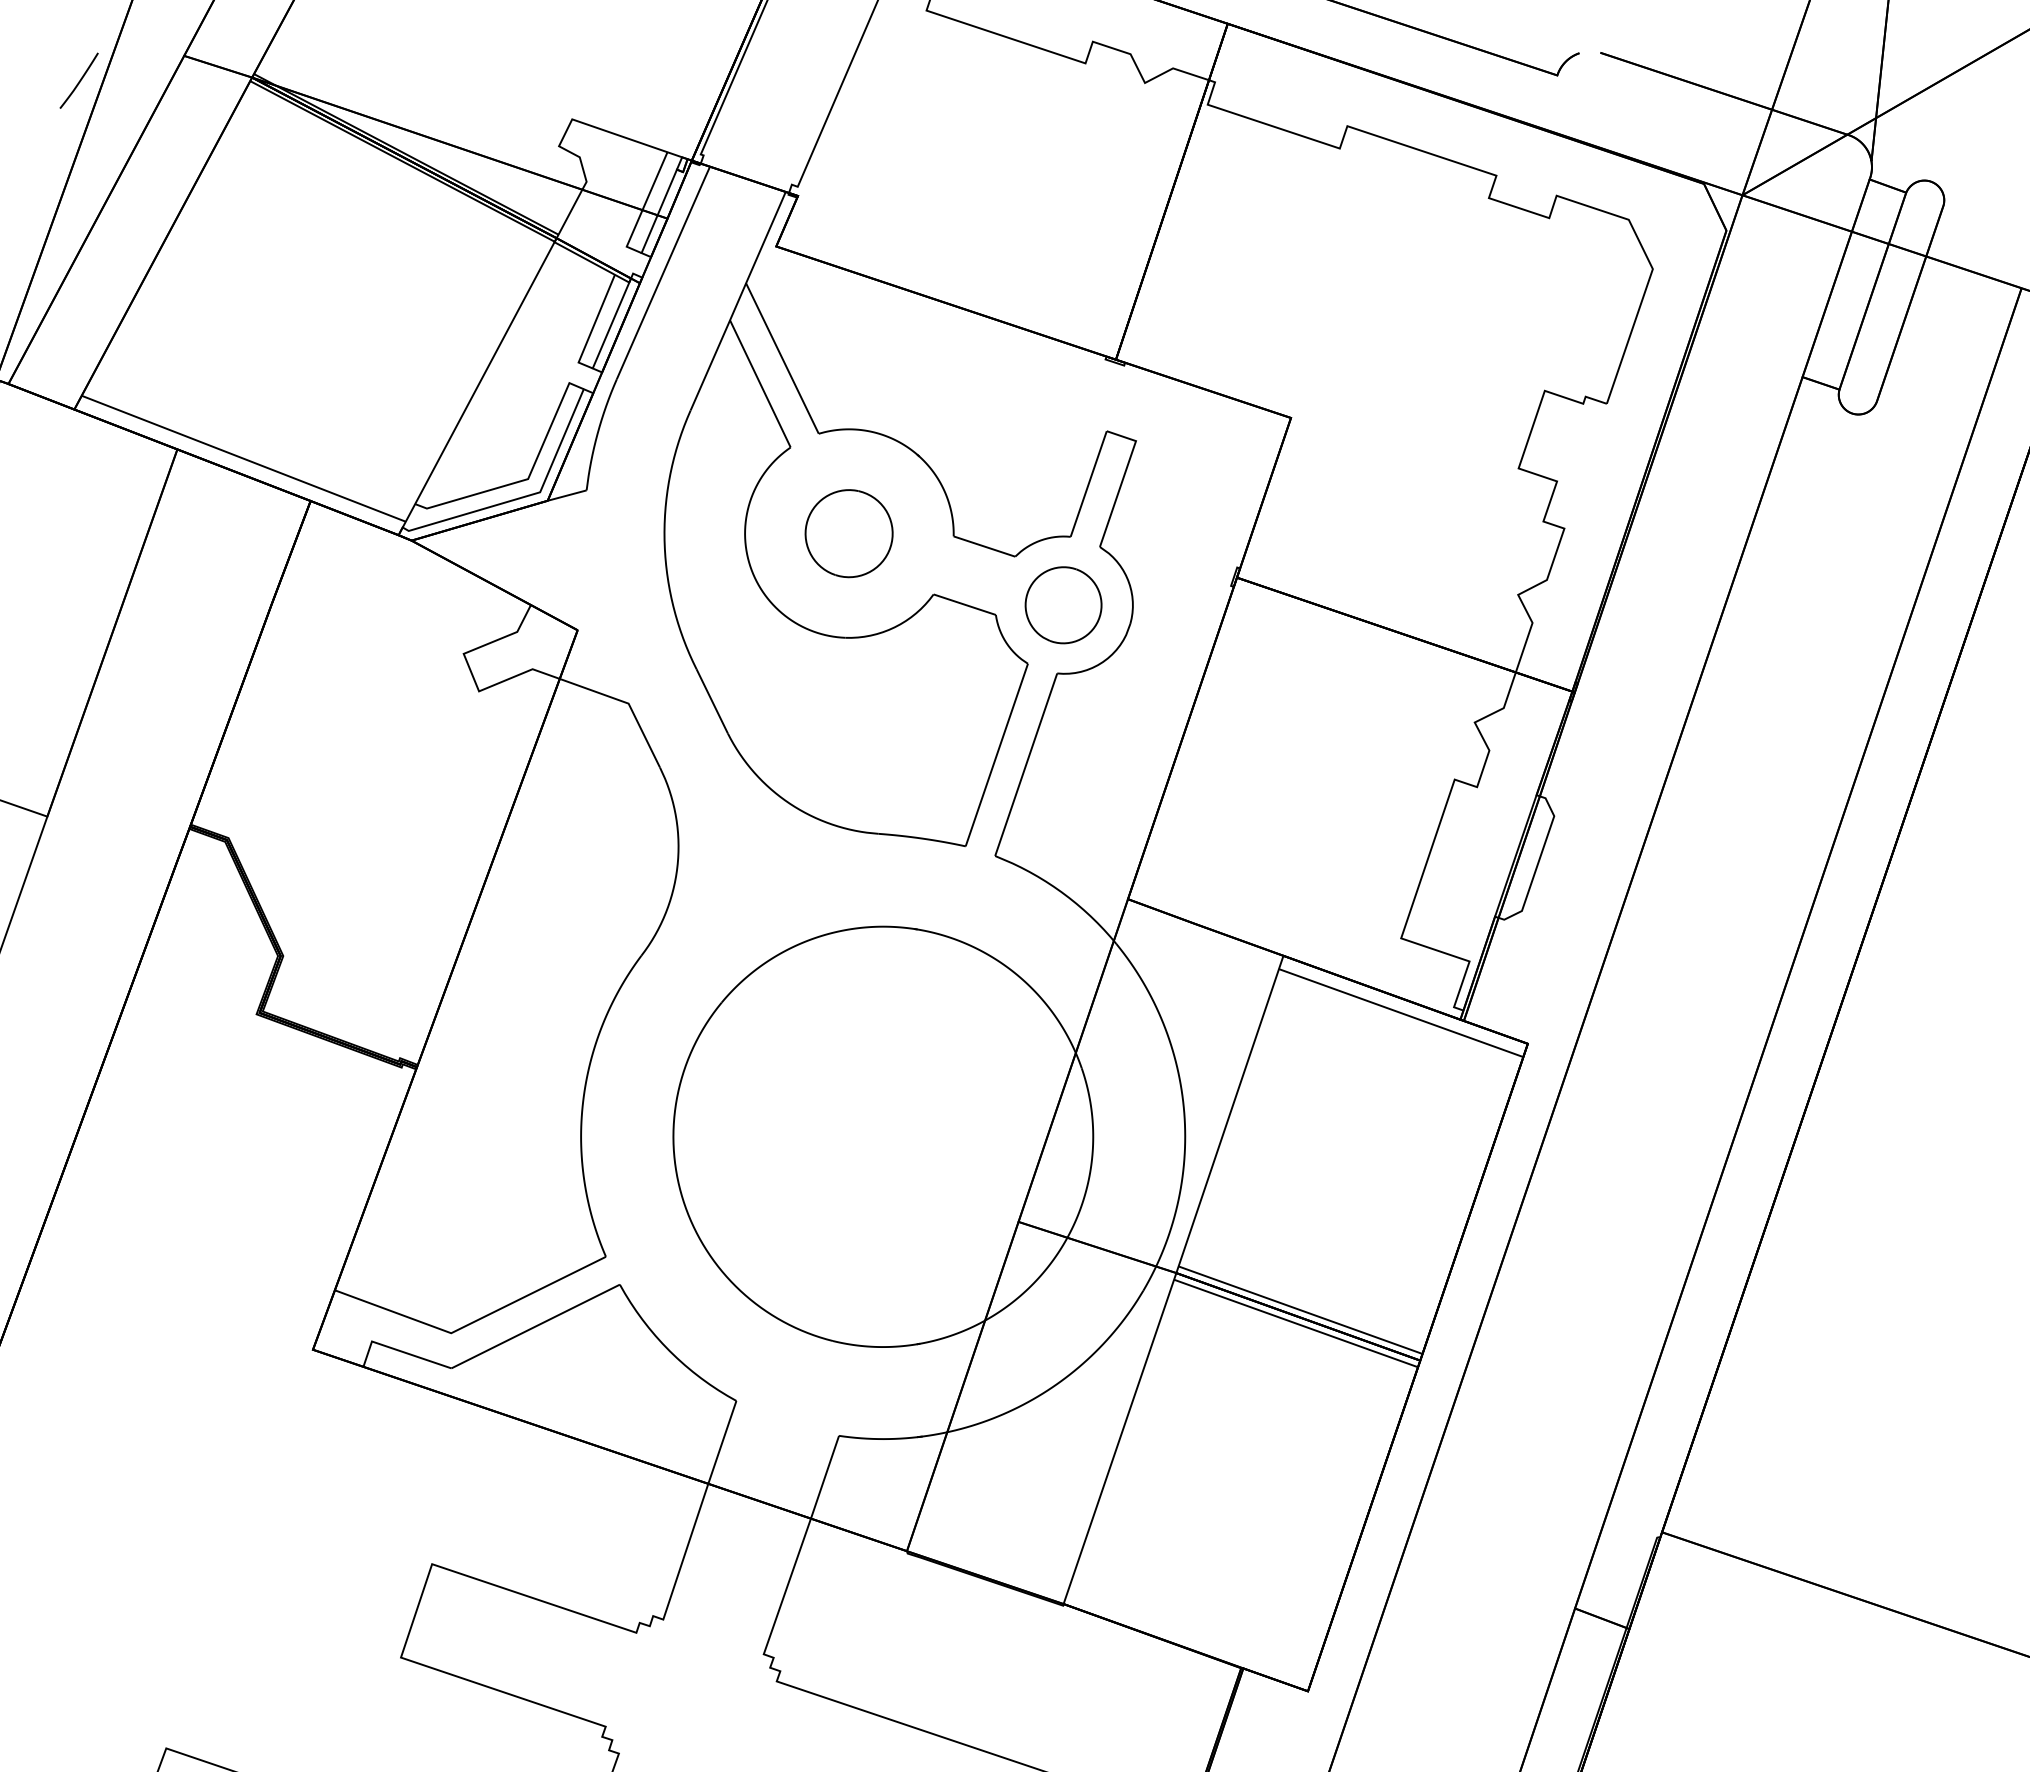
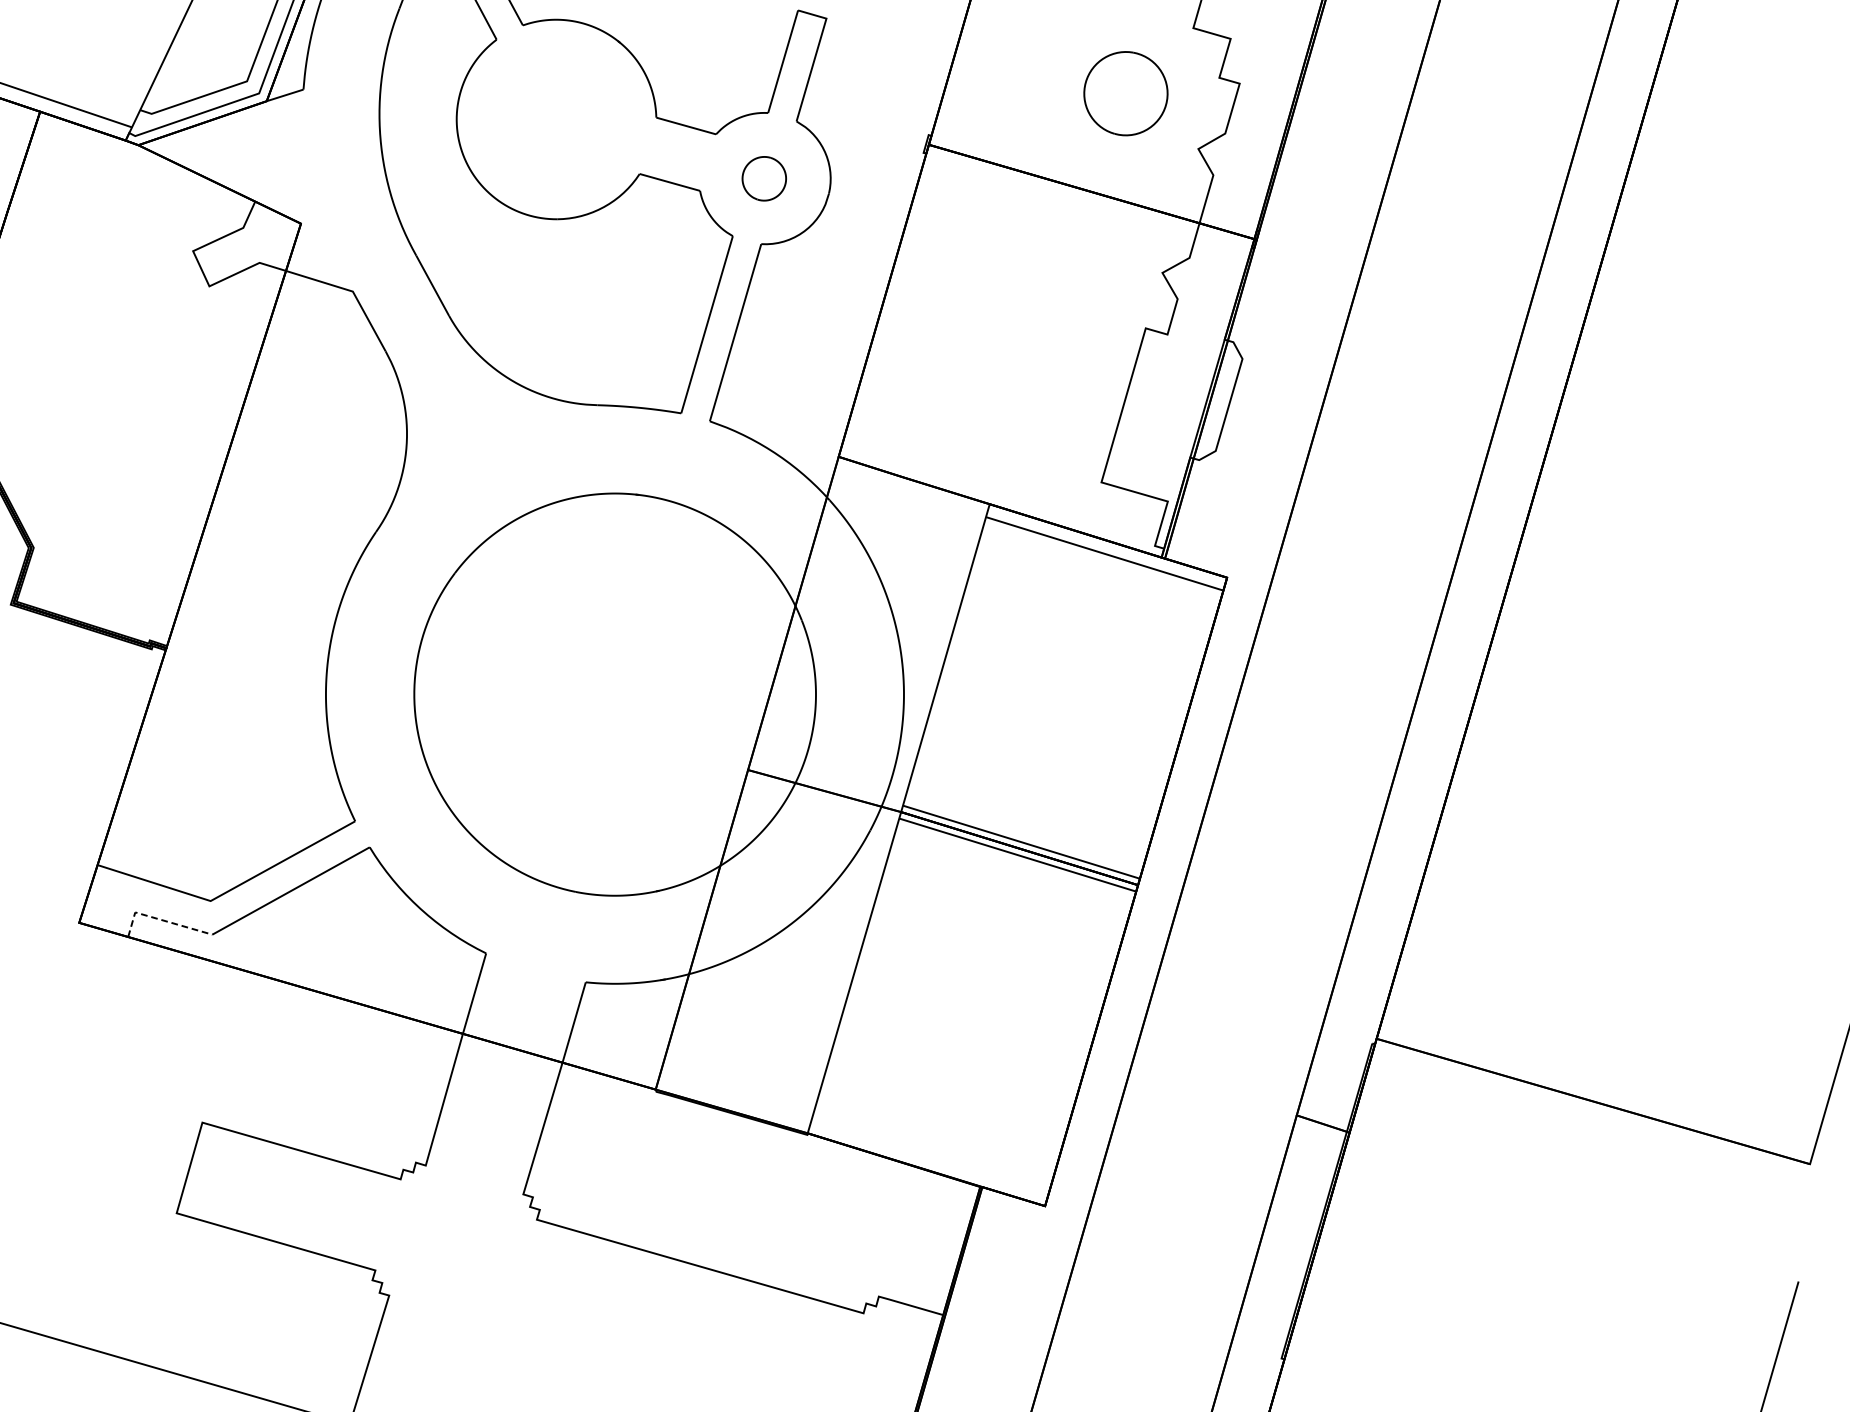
part: (848, 533) -> (1125, 93), moved
part: (1063, 605) -> (764, 178), size x0.6
line: (398, 1350) -> (161, 919), solid -> dashed

